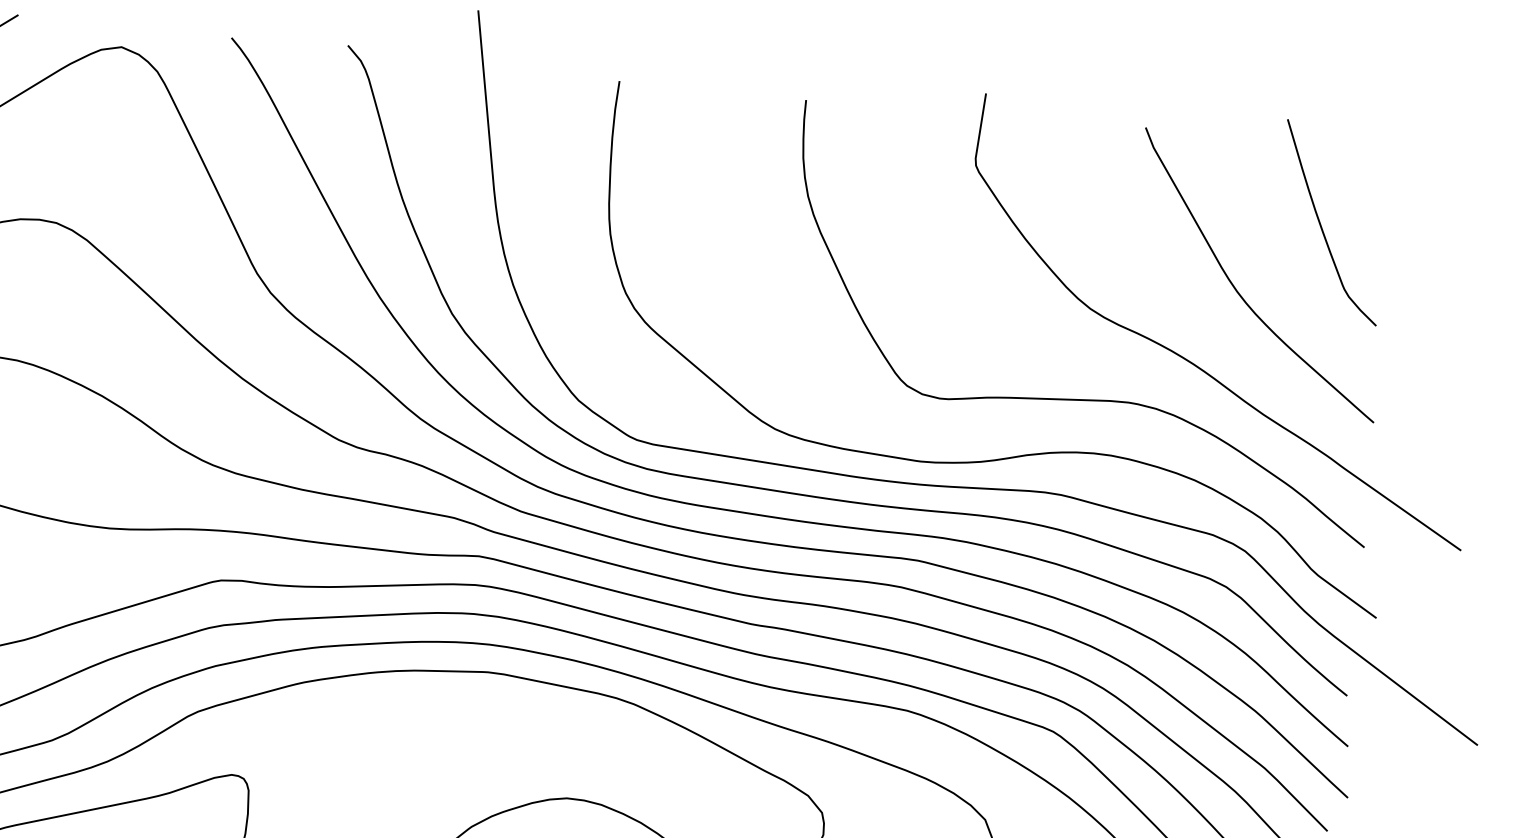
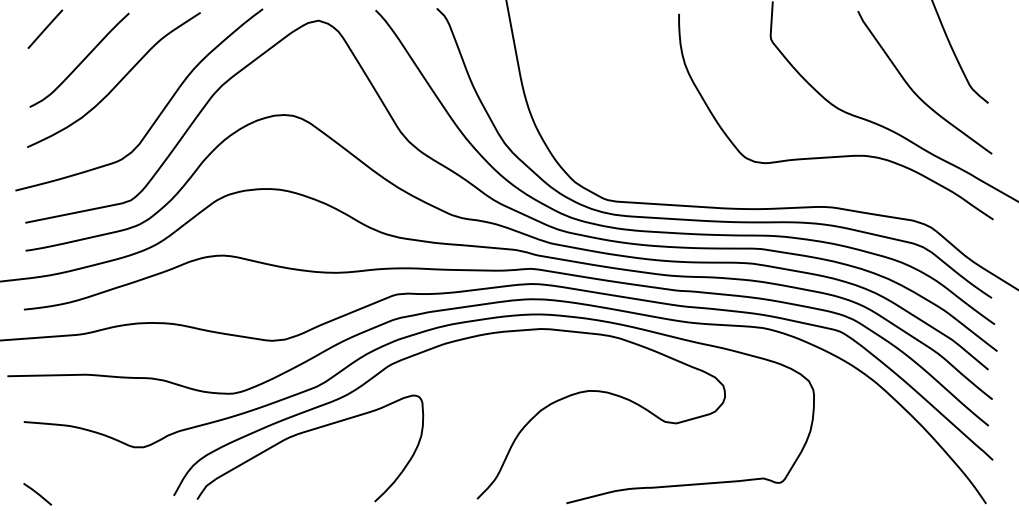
curve: (1009, 455) -> (803, 189), removed

